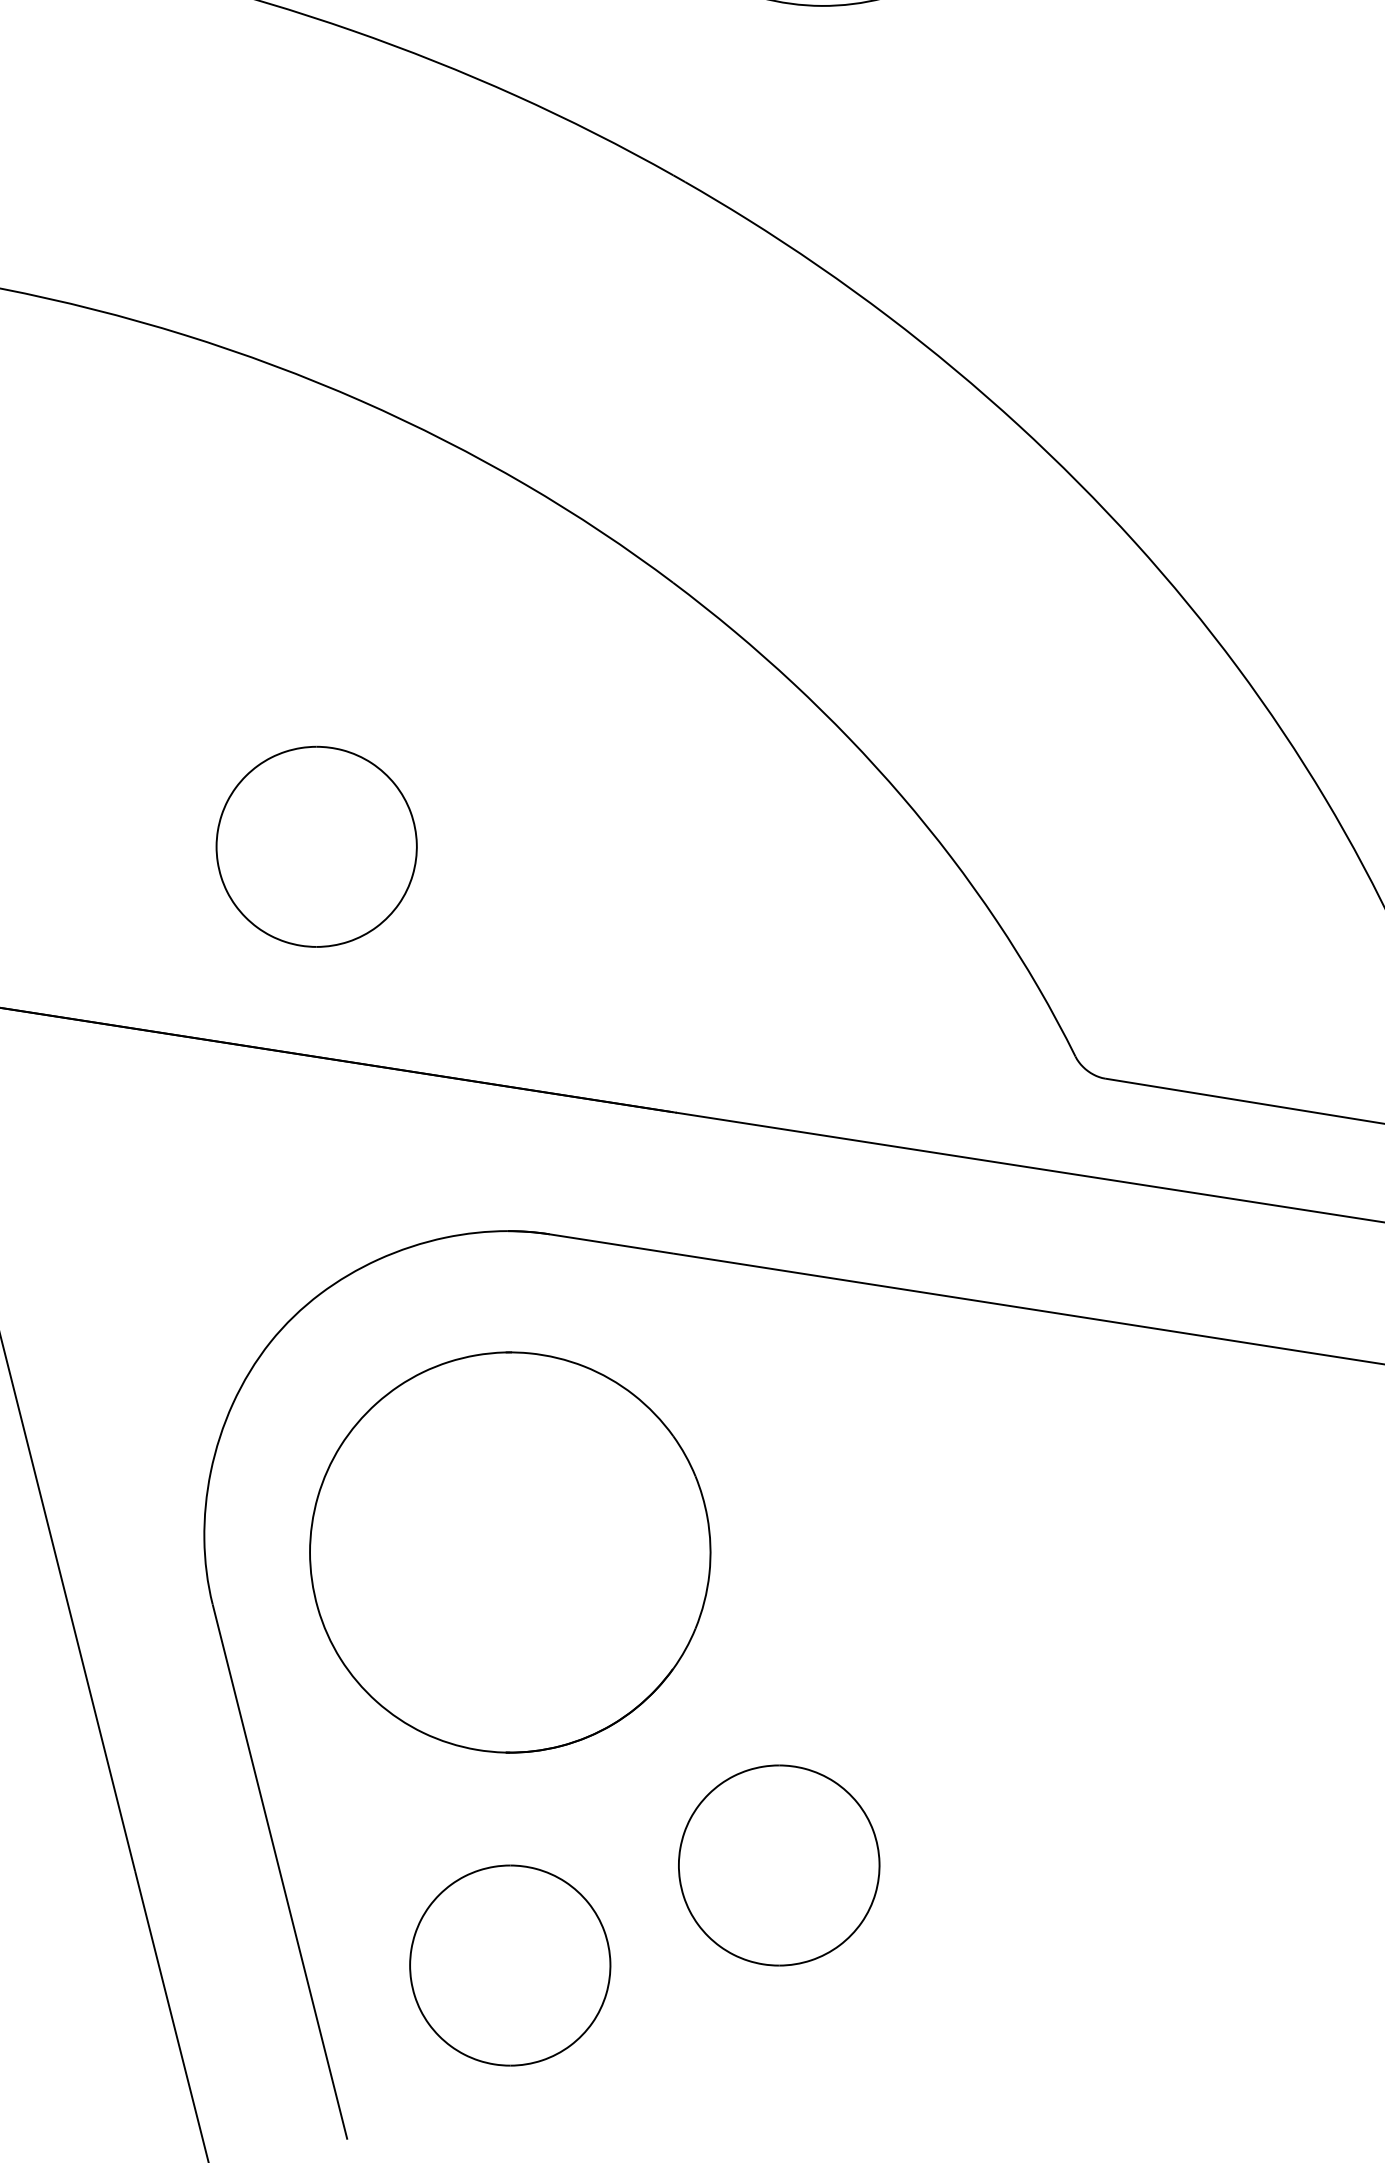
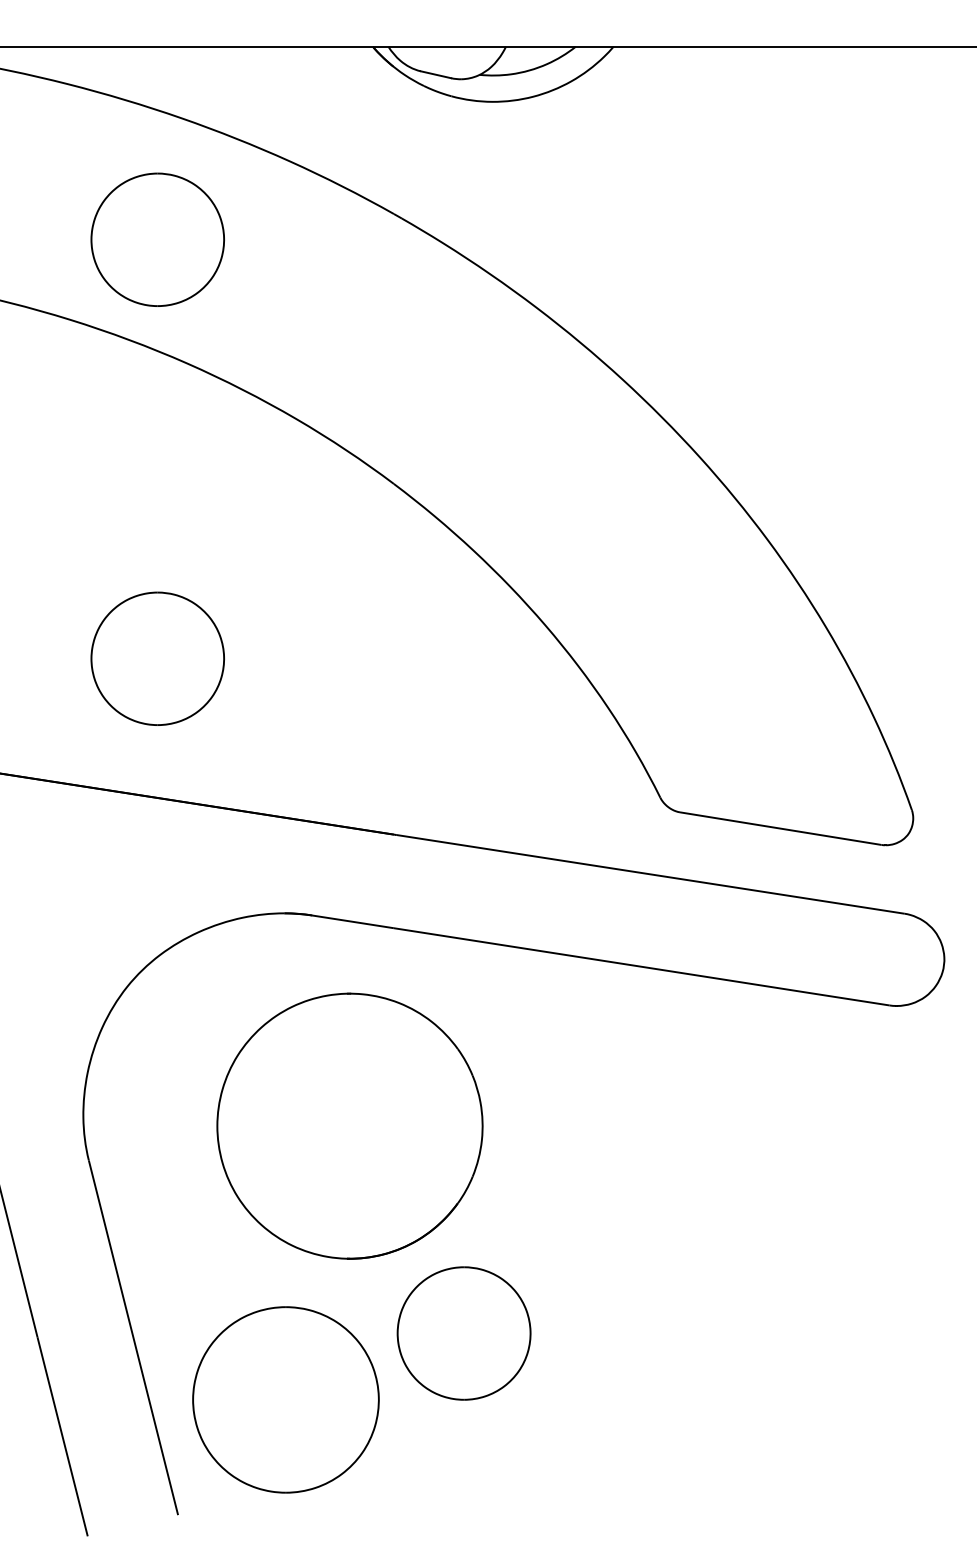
part: (316, 213) -> (157, 239), added
part: (509, 1551) -> (349, 1125), moved
part: (509, 1965) -> (285, 1399), size x1.4

